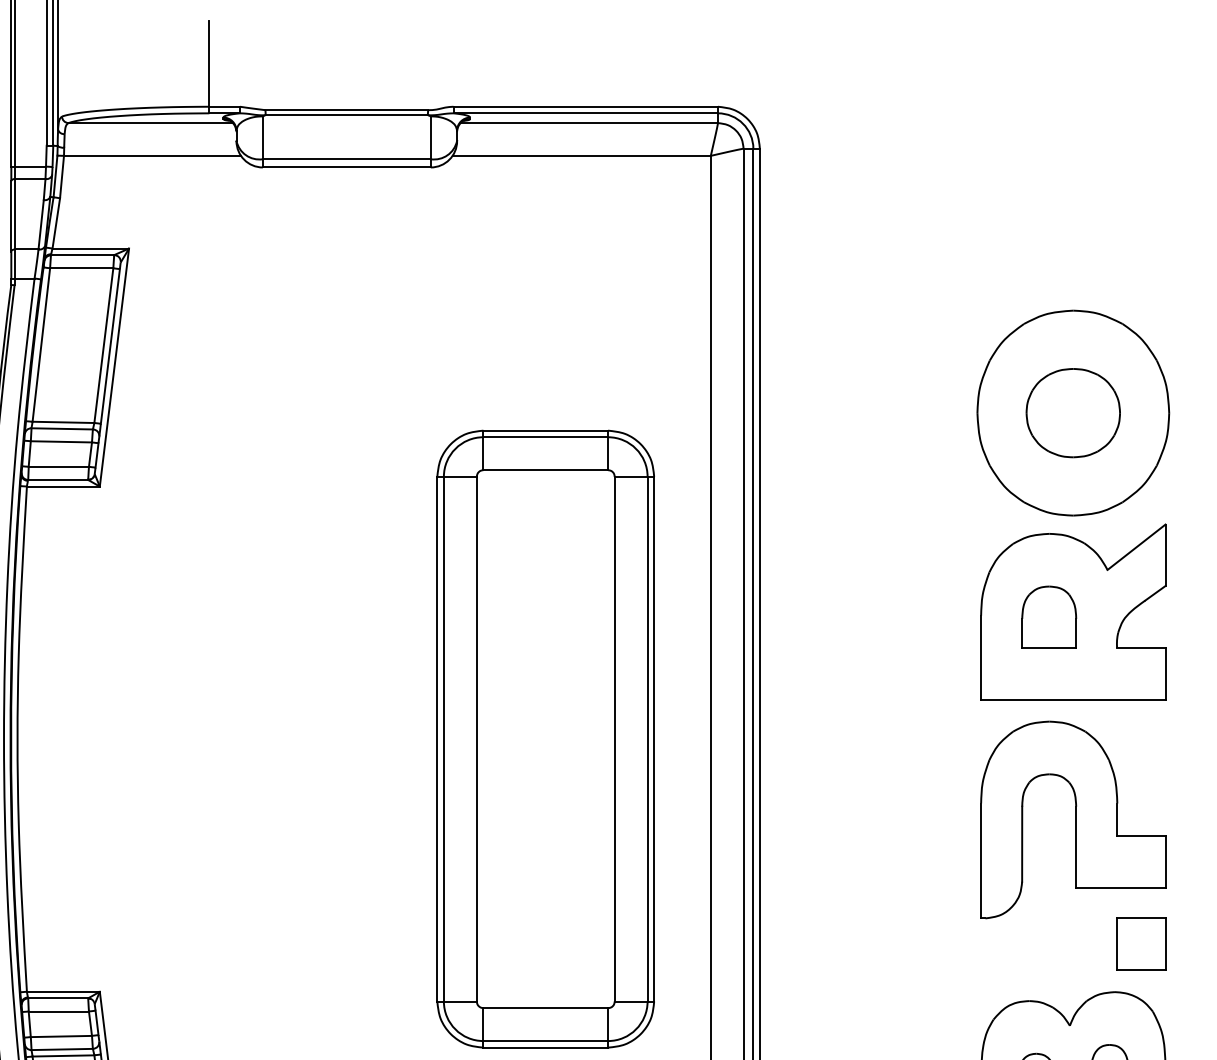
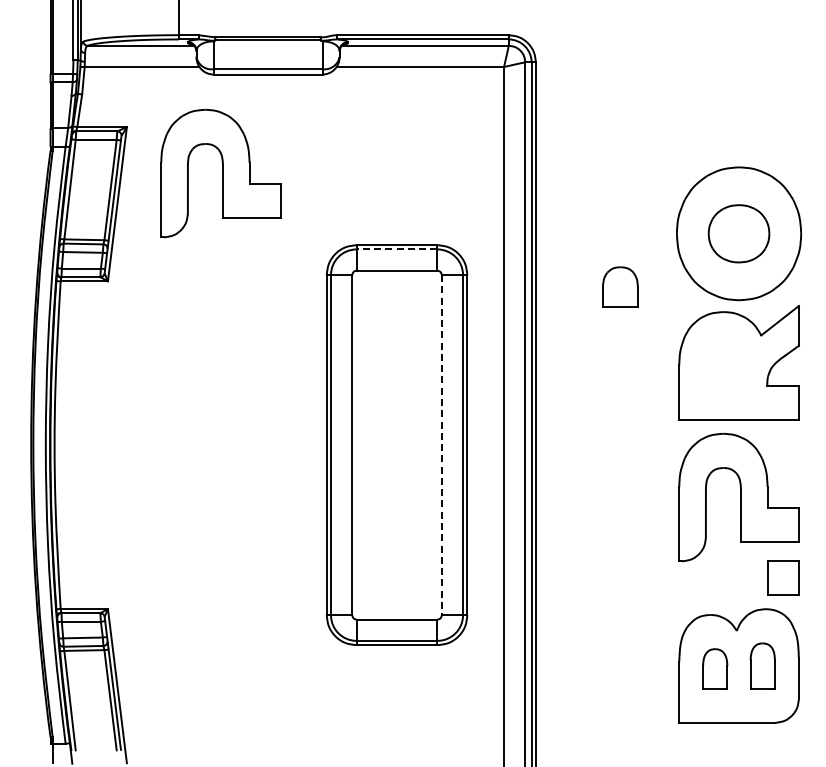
part: (273, 320) -> (220, 173), added
line: (544, 437) -> (396, 249), solid -> dashed
part: (1049, 616) -> (620, 286), moved
line: (614, 739) -> (441, 445), solid -> dashed

